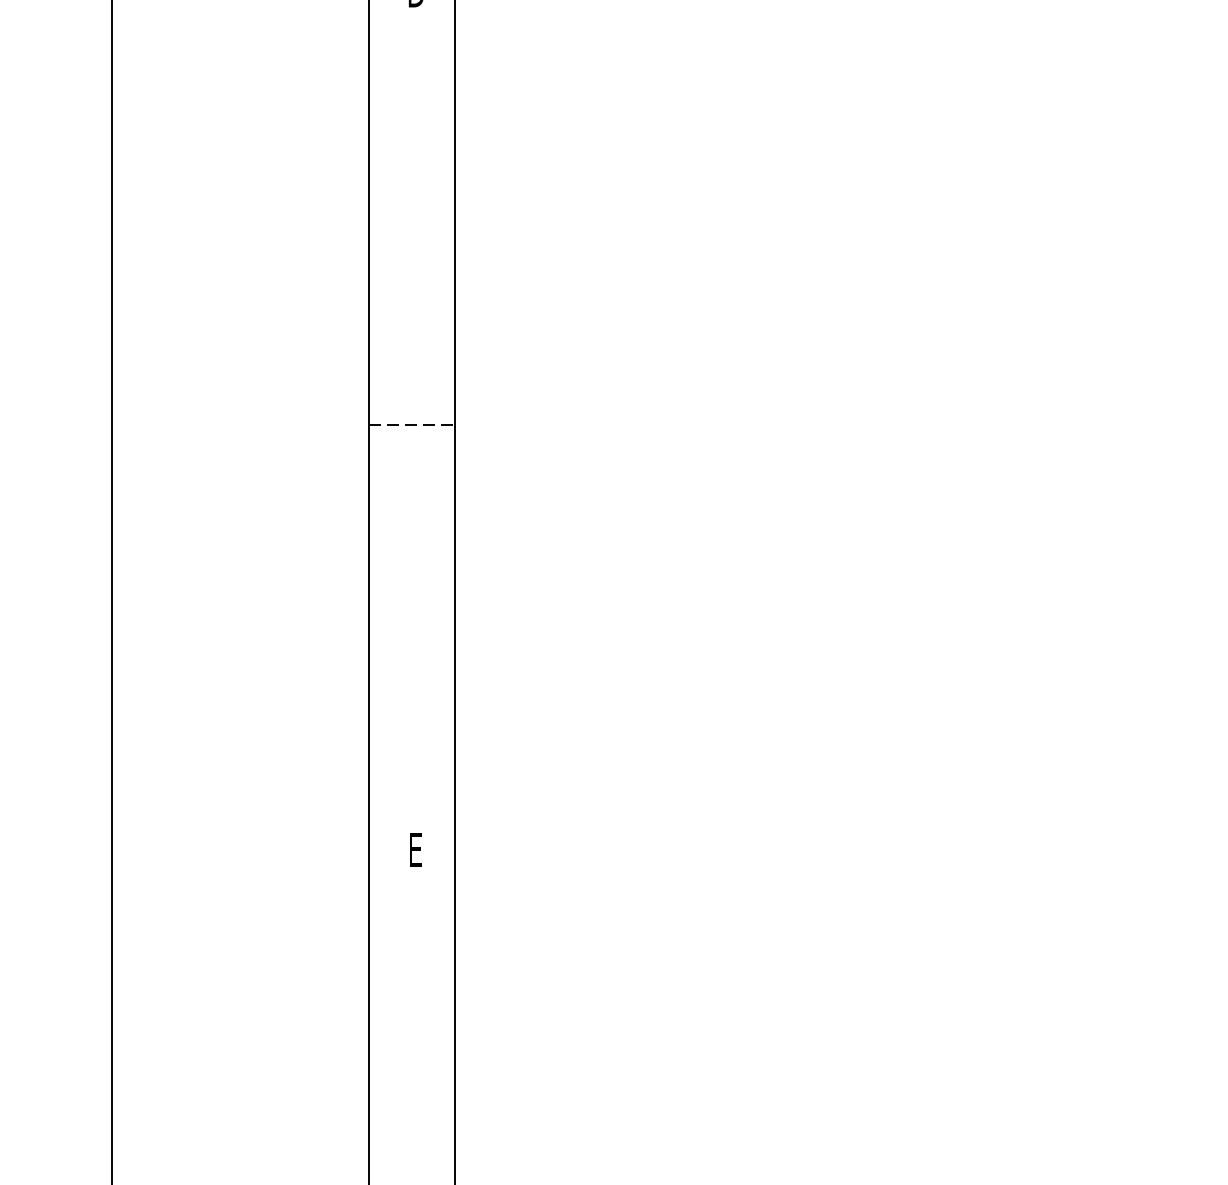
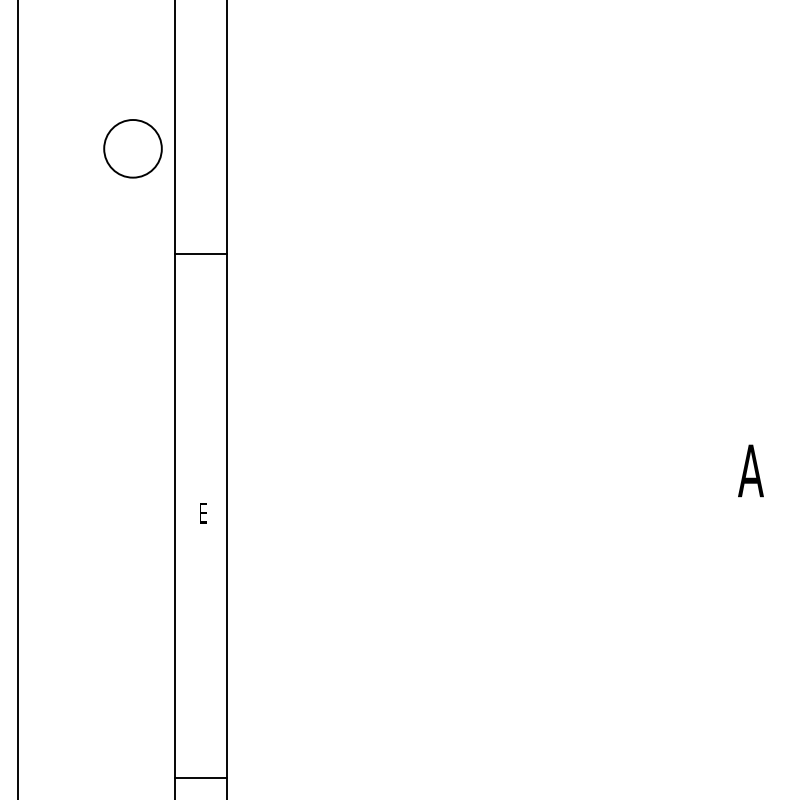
circle: (299, 252) -> (132, 148), added
line: (412, 424) -> (201, 253), dashed -> solid

